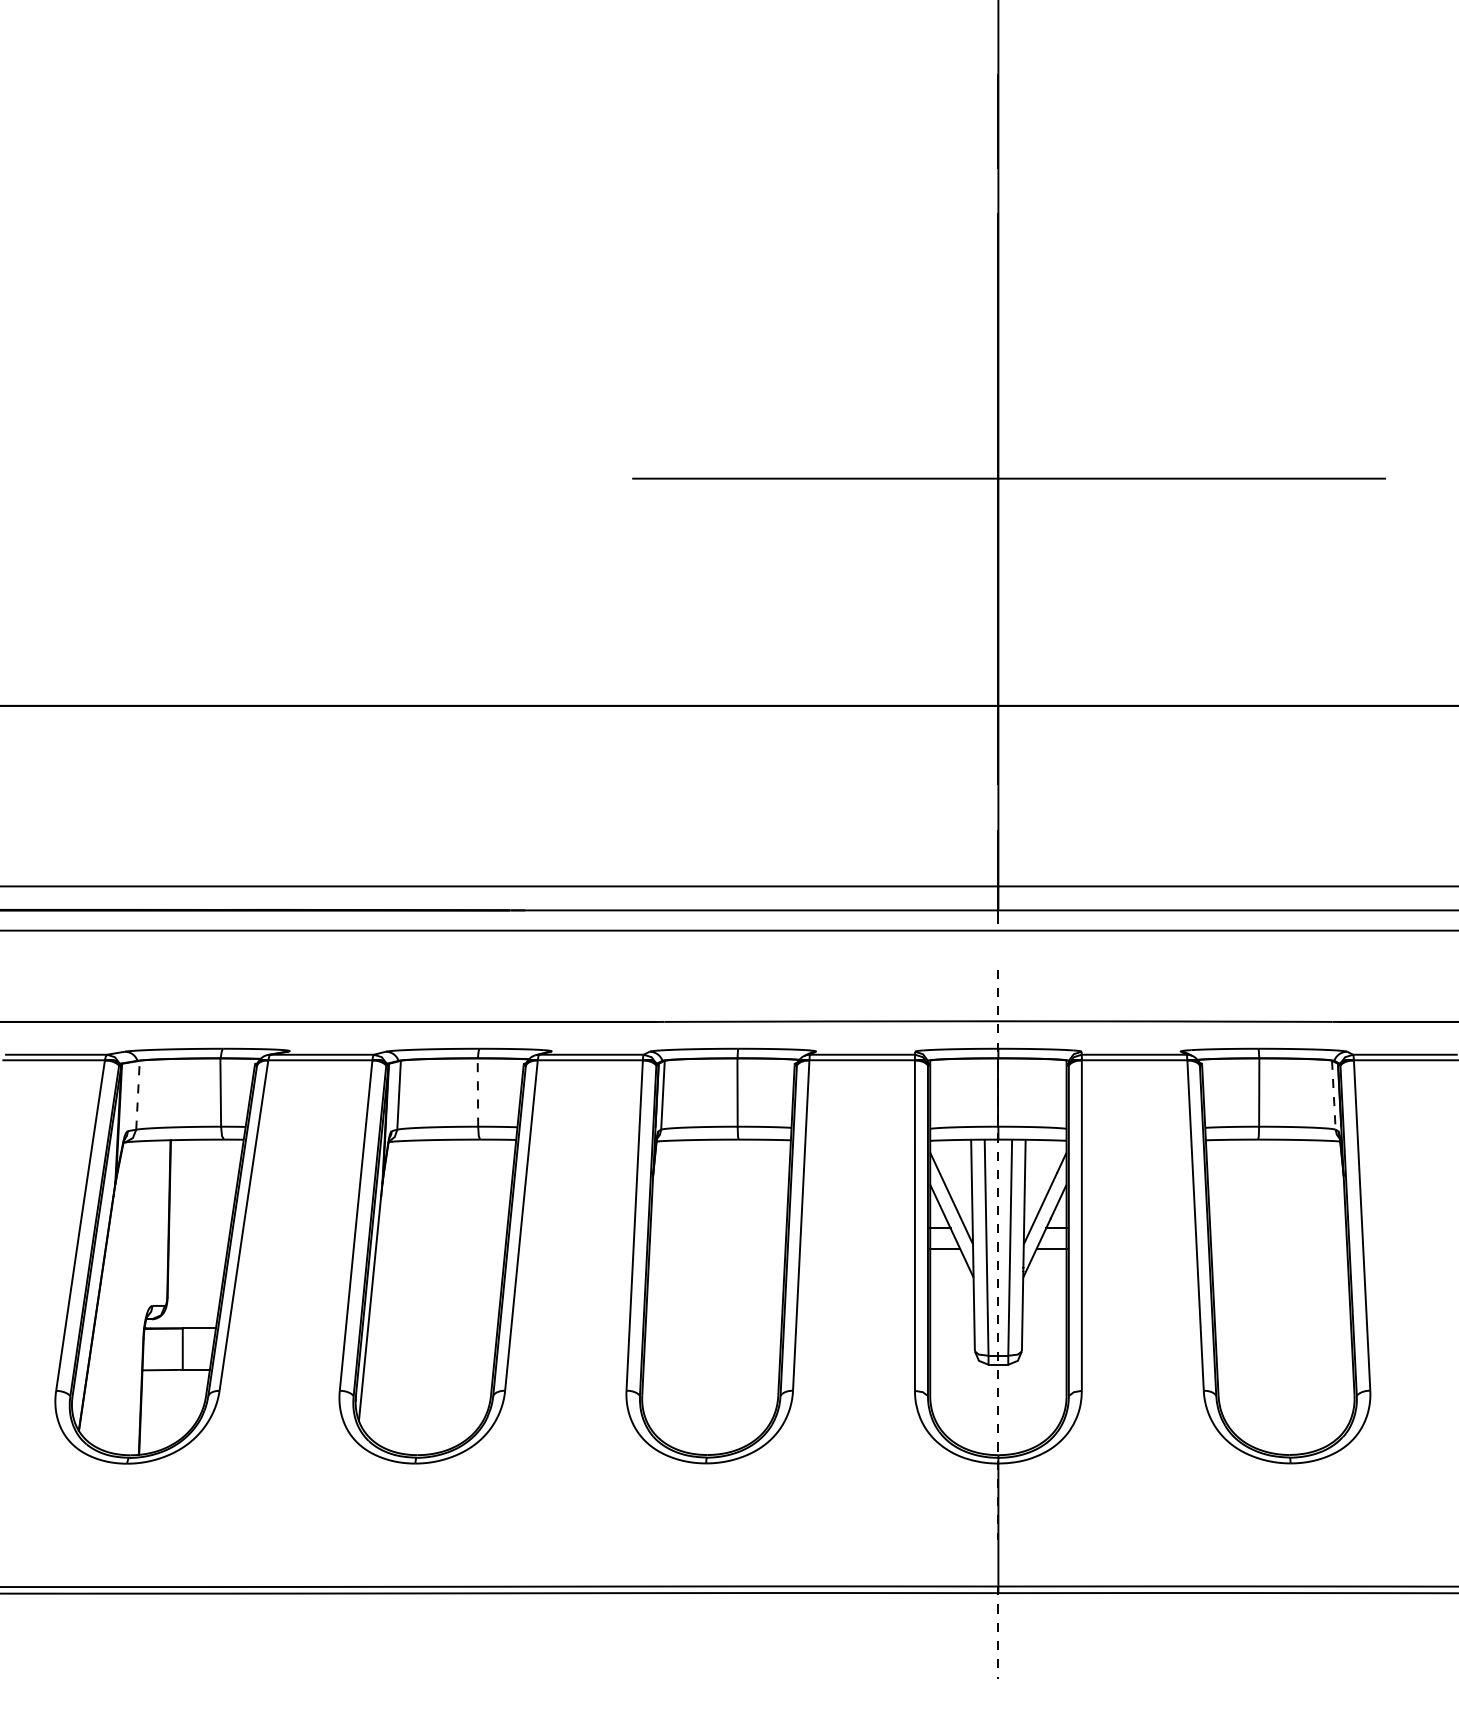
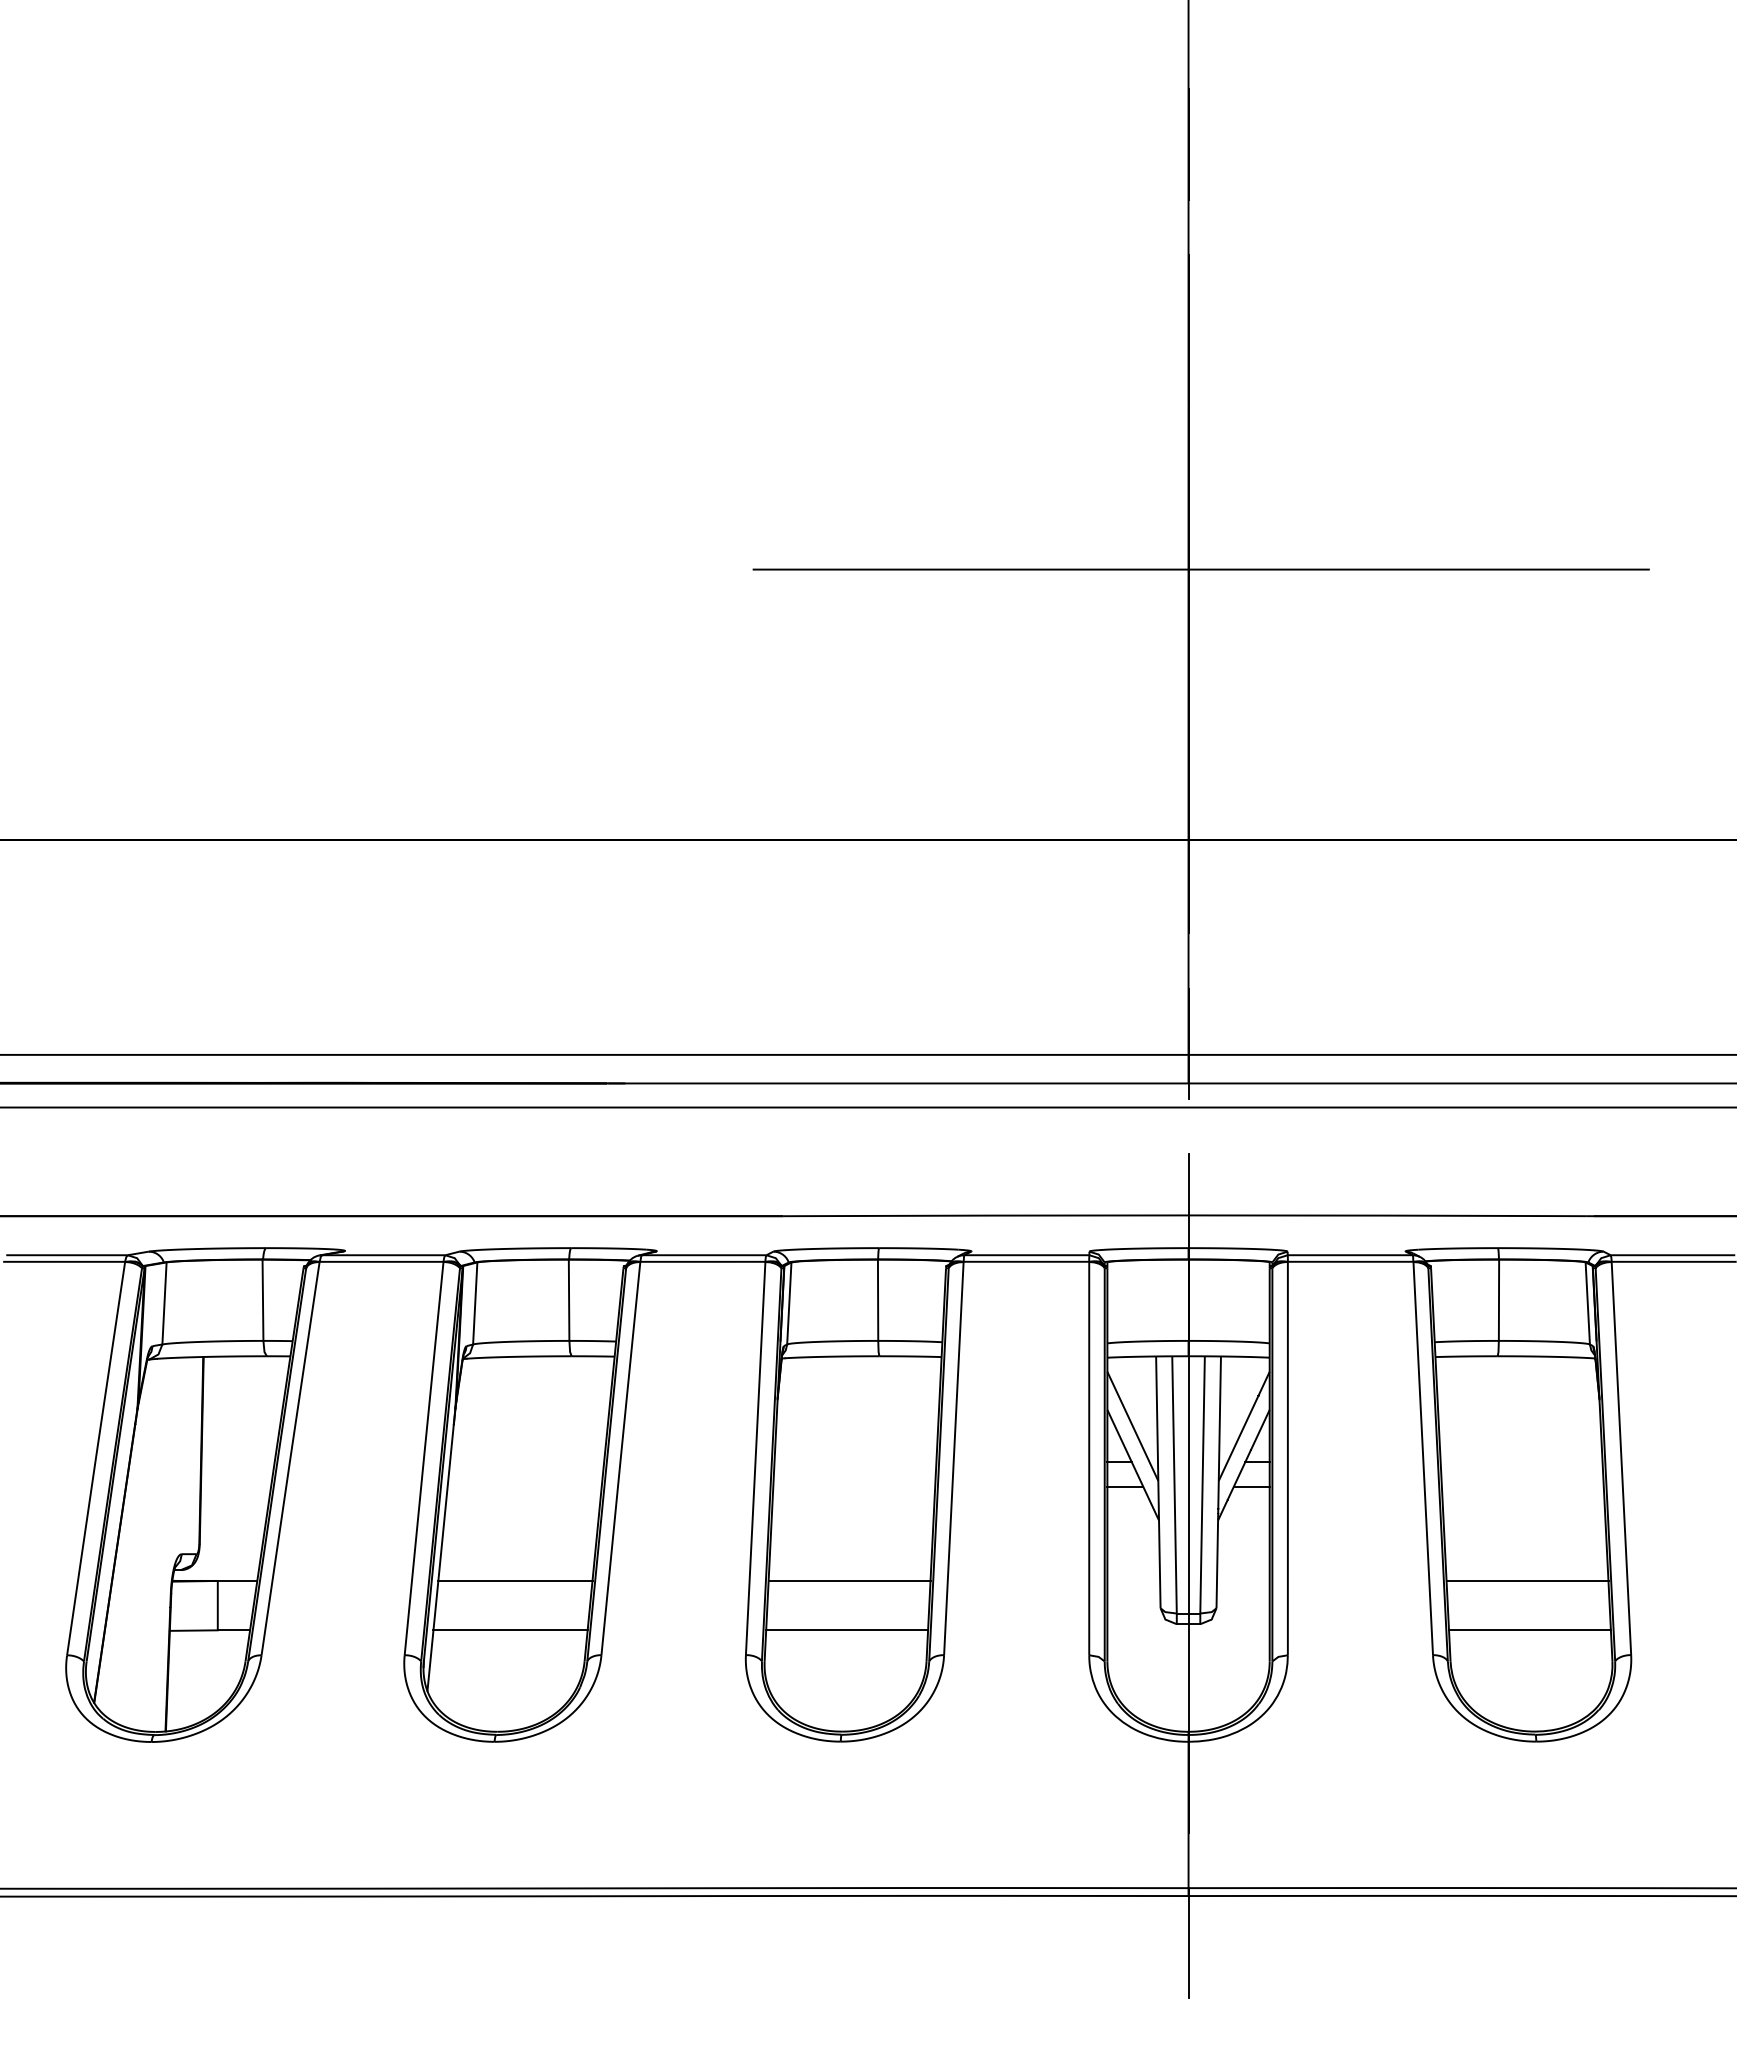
line: (478, 1092) -> (569, 1300), dashed -> solid
line: (137, 1094) -> (164, 1302), dashed -> solid
line: (1333, 1095) -> (1587, 1303), dashed -> solid
line: (998, 1254) -> (1188, 1493), dashed -> solid
line: (432, 1328) -> (515, 1580), added
line: (713, 1328) -> (849, 1580), added
line: (1283, 1328) -> (1527, 1580), added
line: (428, 1370) -> (510, 1630), added
line: (711, 1370) -> (847, 1630), added
line: (1284, 1370) -> (1529, 1630), added
line: (998, 1633) -> (1188, 1943), dashed -> solid

